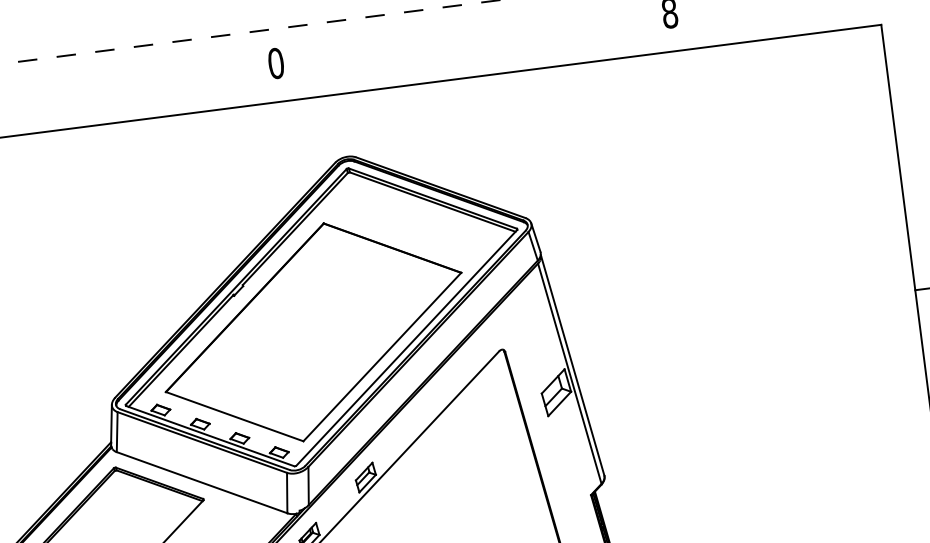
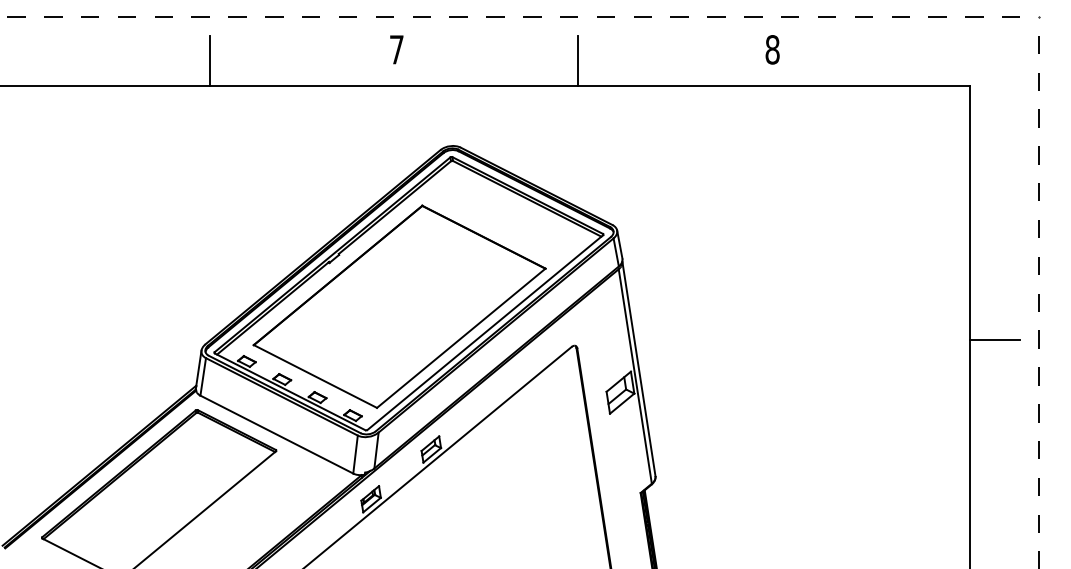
line: (467, 50) -> (578, 60), added
text: (275, 63) -> (396, 49), 0 -> 7
line: (81, 99) -> (209, 60), added

